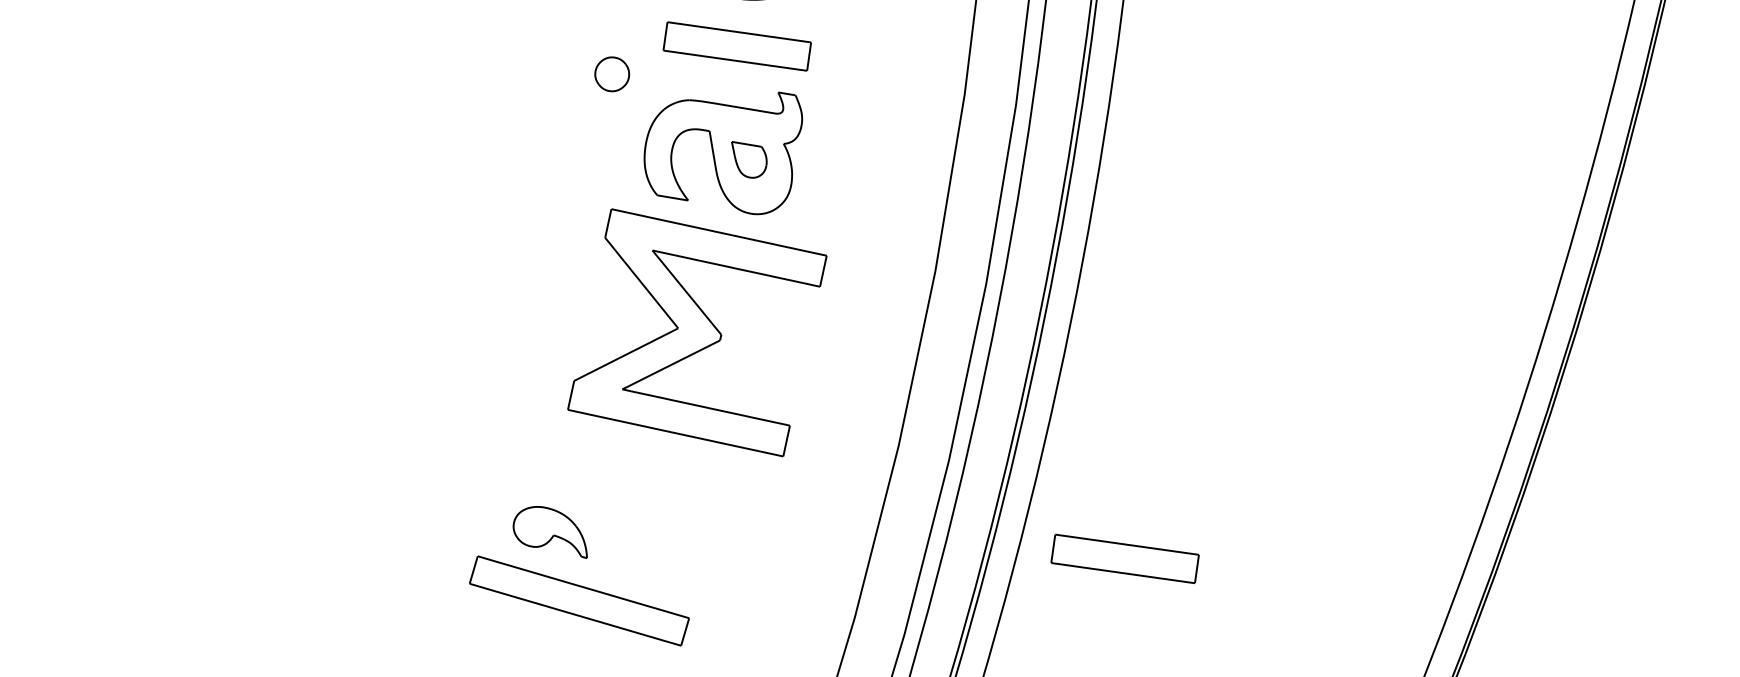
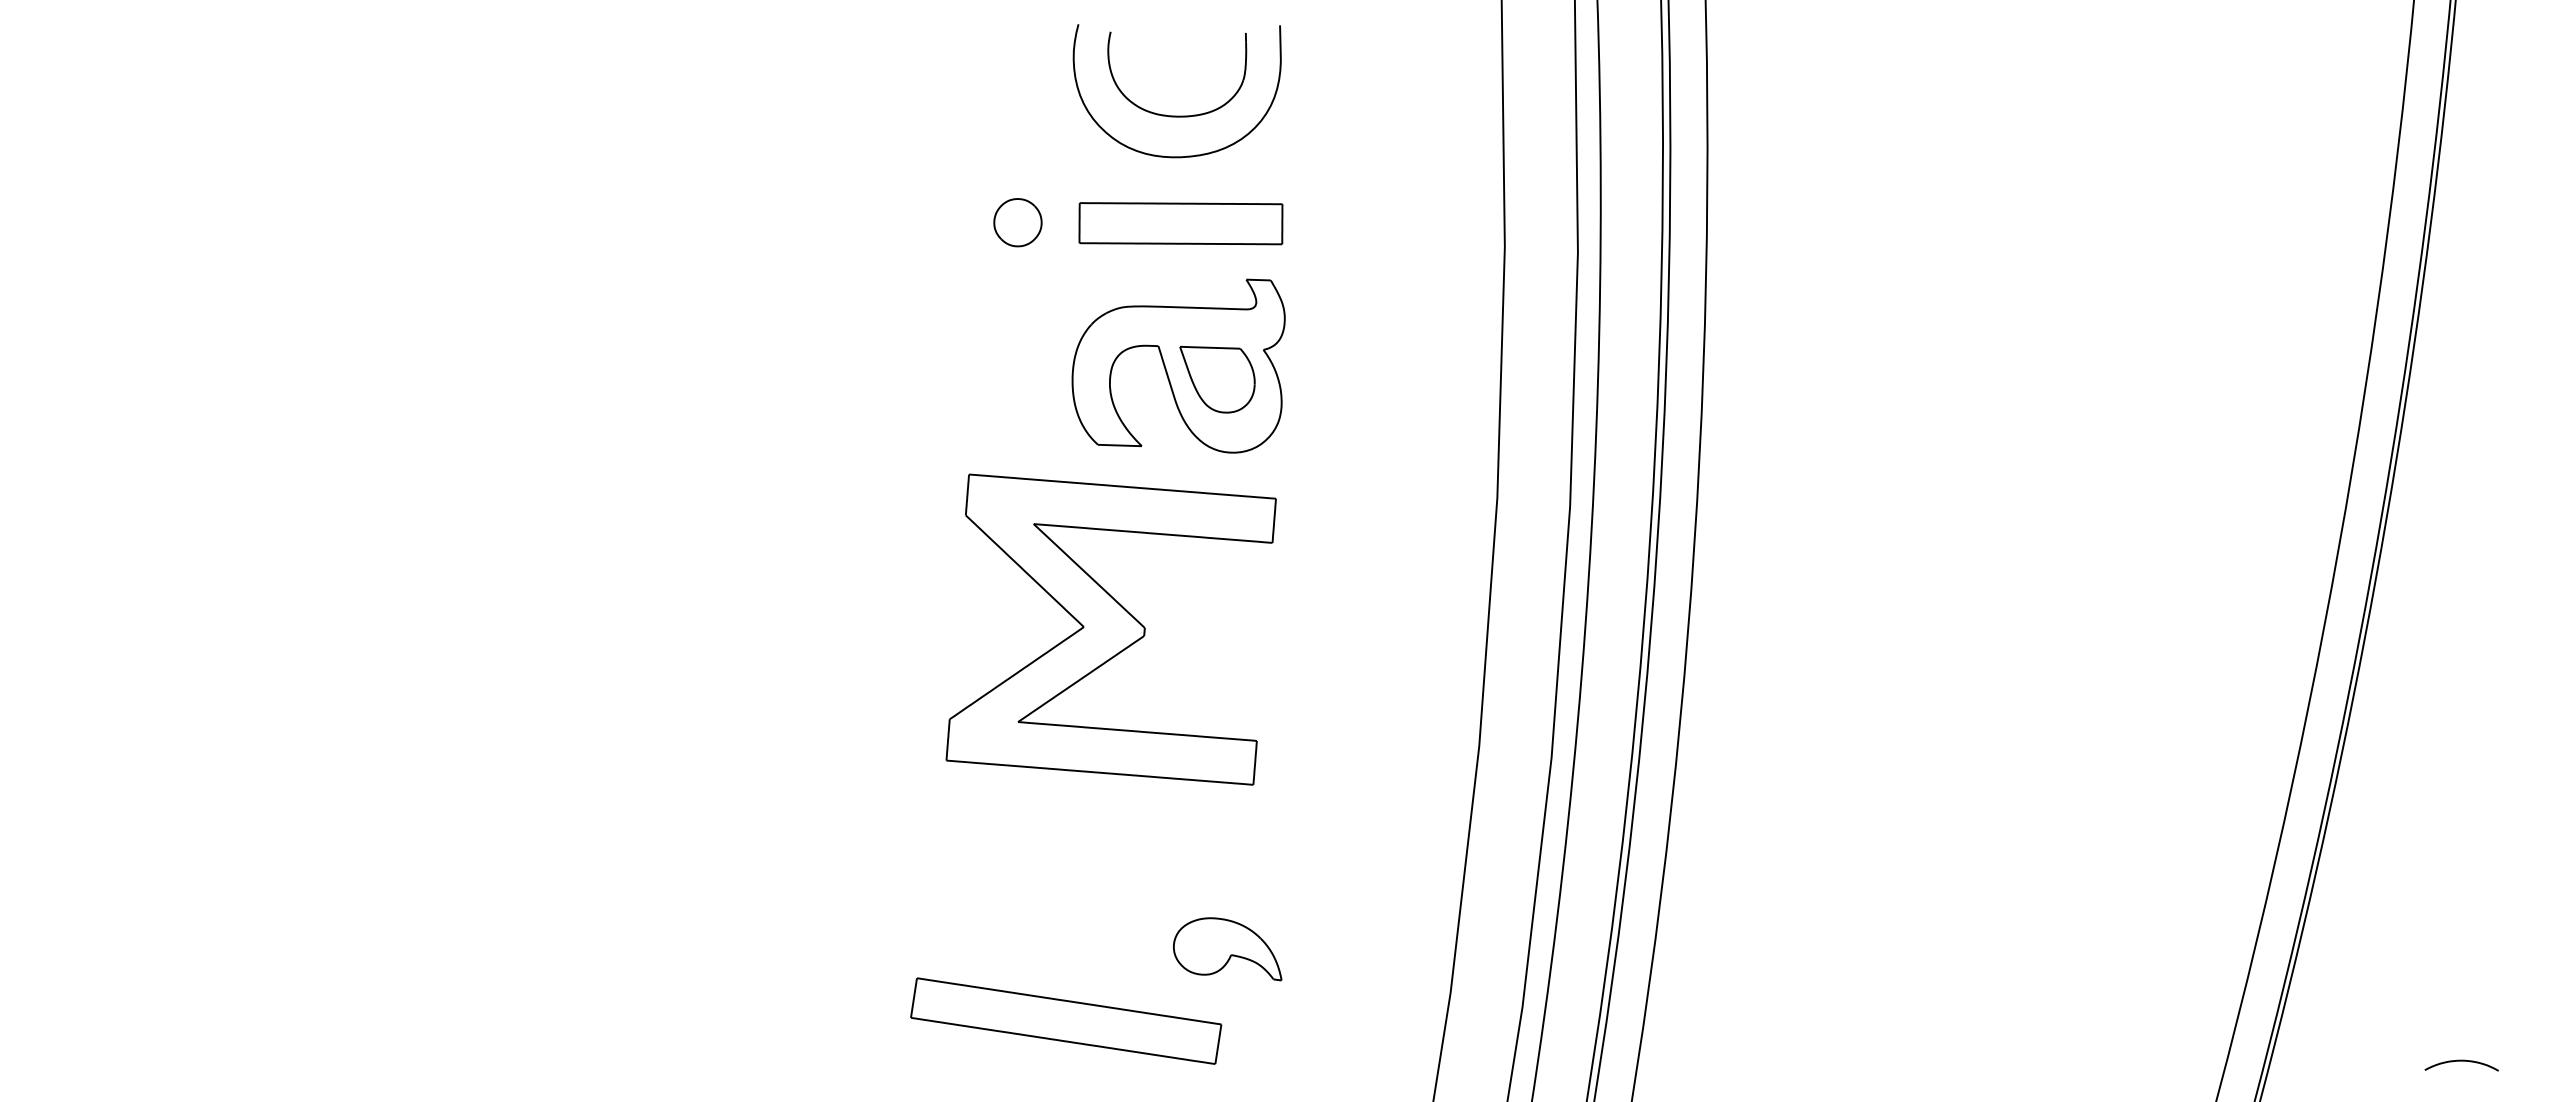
part: (611, 74) -> (1017, 222), moved
part: (748, 160) -> (1217, 379), size x1.43
part: (696, 332) -> (1110, 629), moved
part: (551, 531) -> (1227, 949), moved
part: (1124, 558) -> (1813, 860), removed

